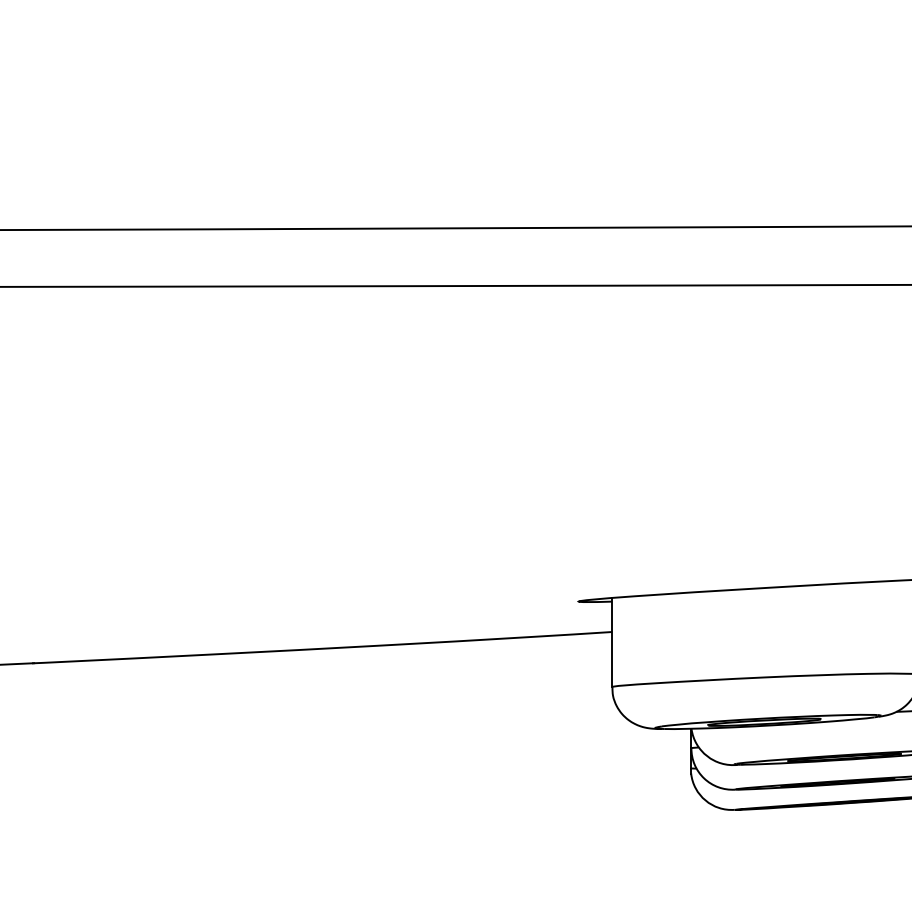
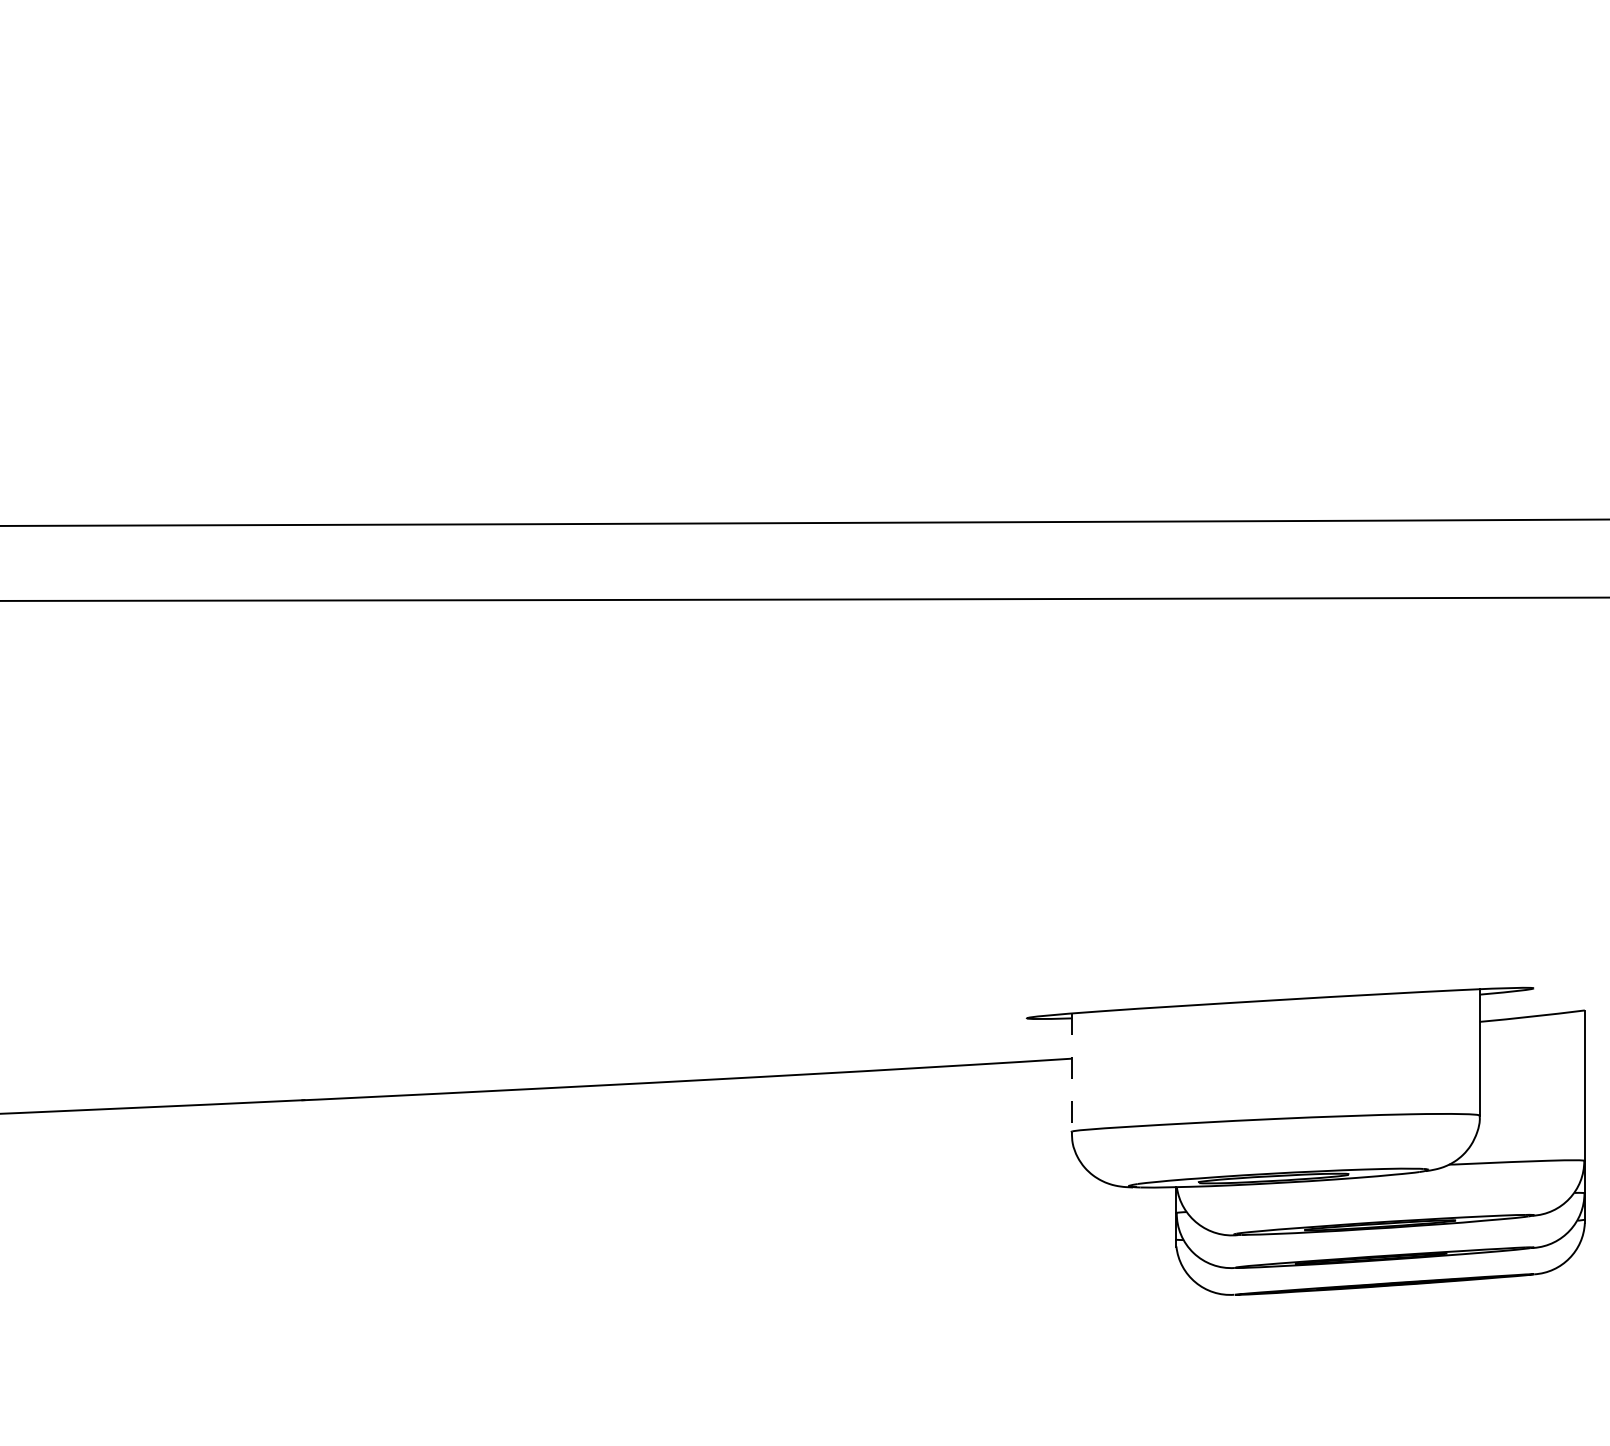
line: (612, 643) -> (1071, 1073), solid -> dashed

